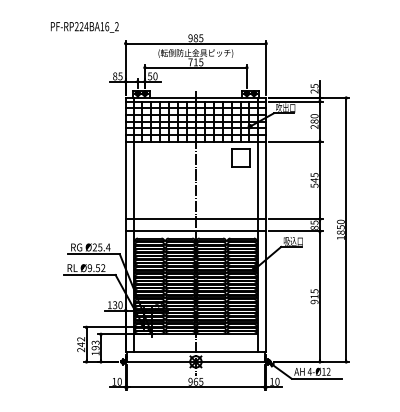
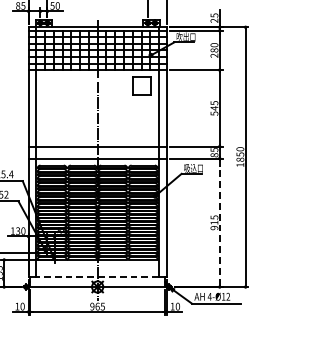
line: (319, 296) -> (219, 222), solid -> dashed
line: (195, 351) -> (97, 276), solid -> dashed

